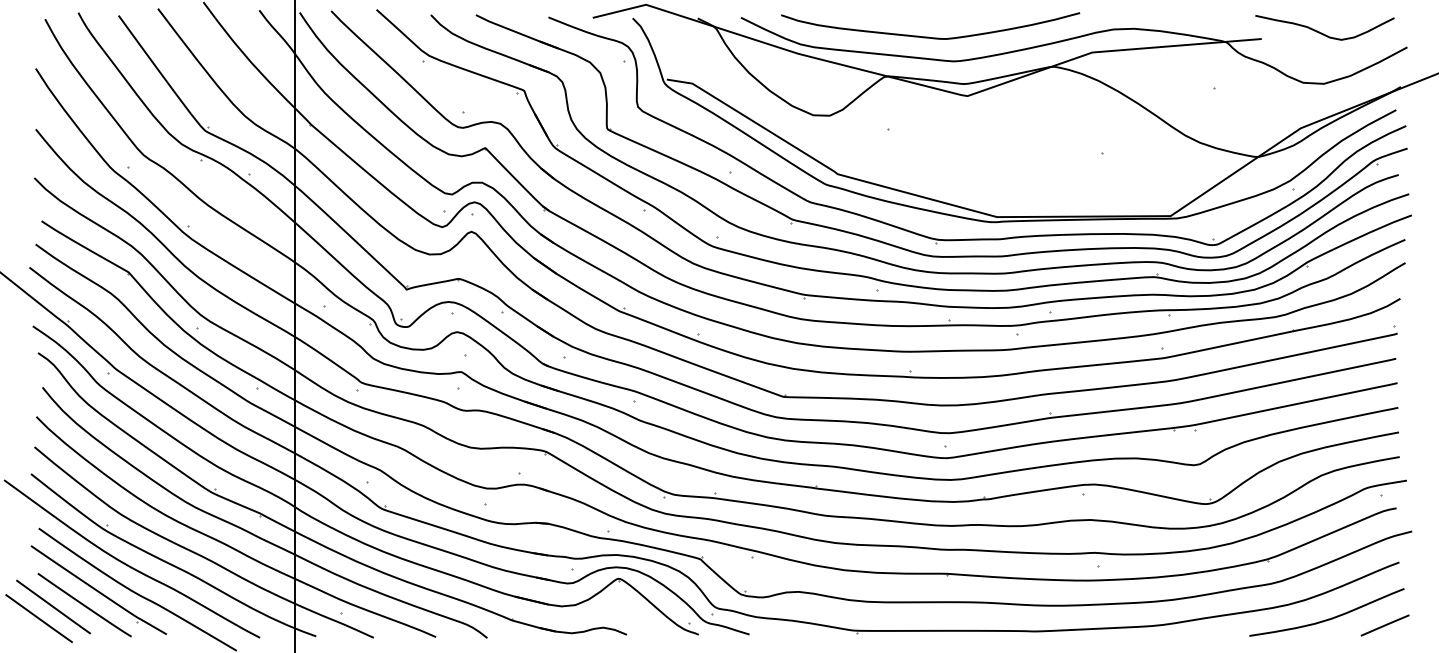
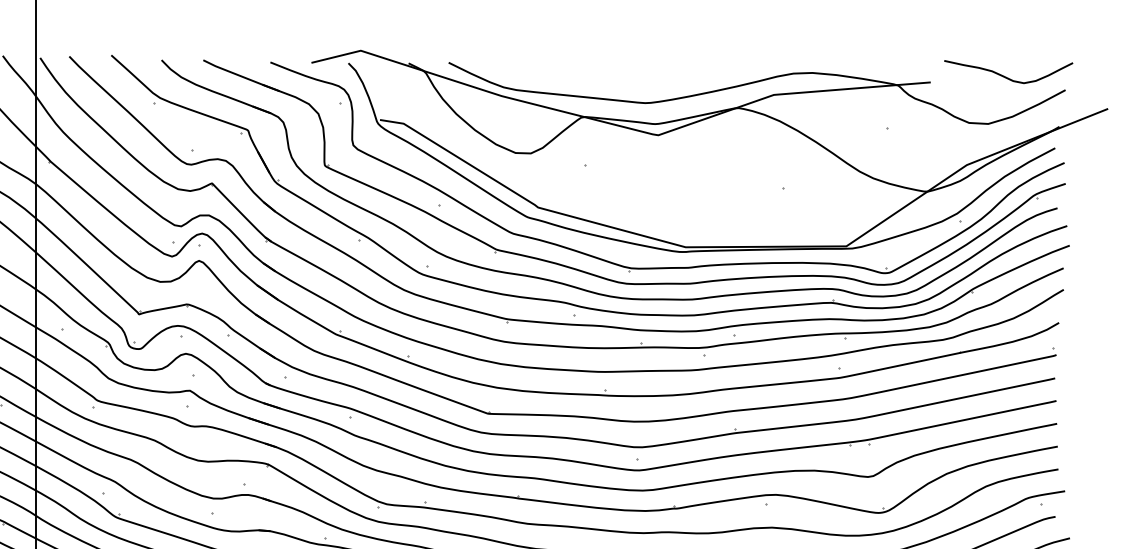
curve: (1321, 32) -> (1005, 76), moved
curve: (928, 36) -> (622, 80), removed

